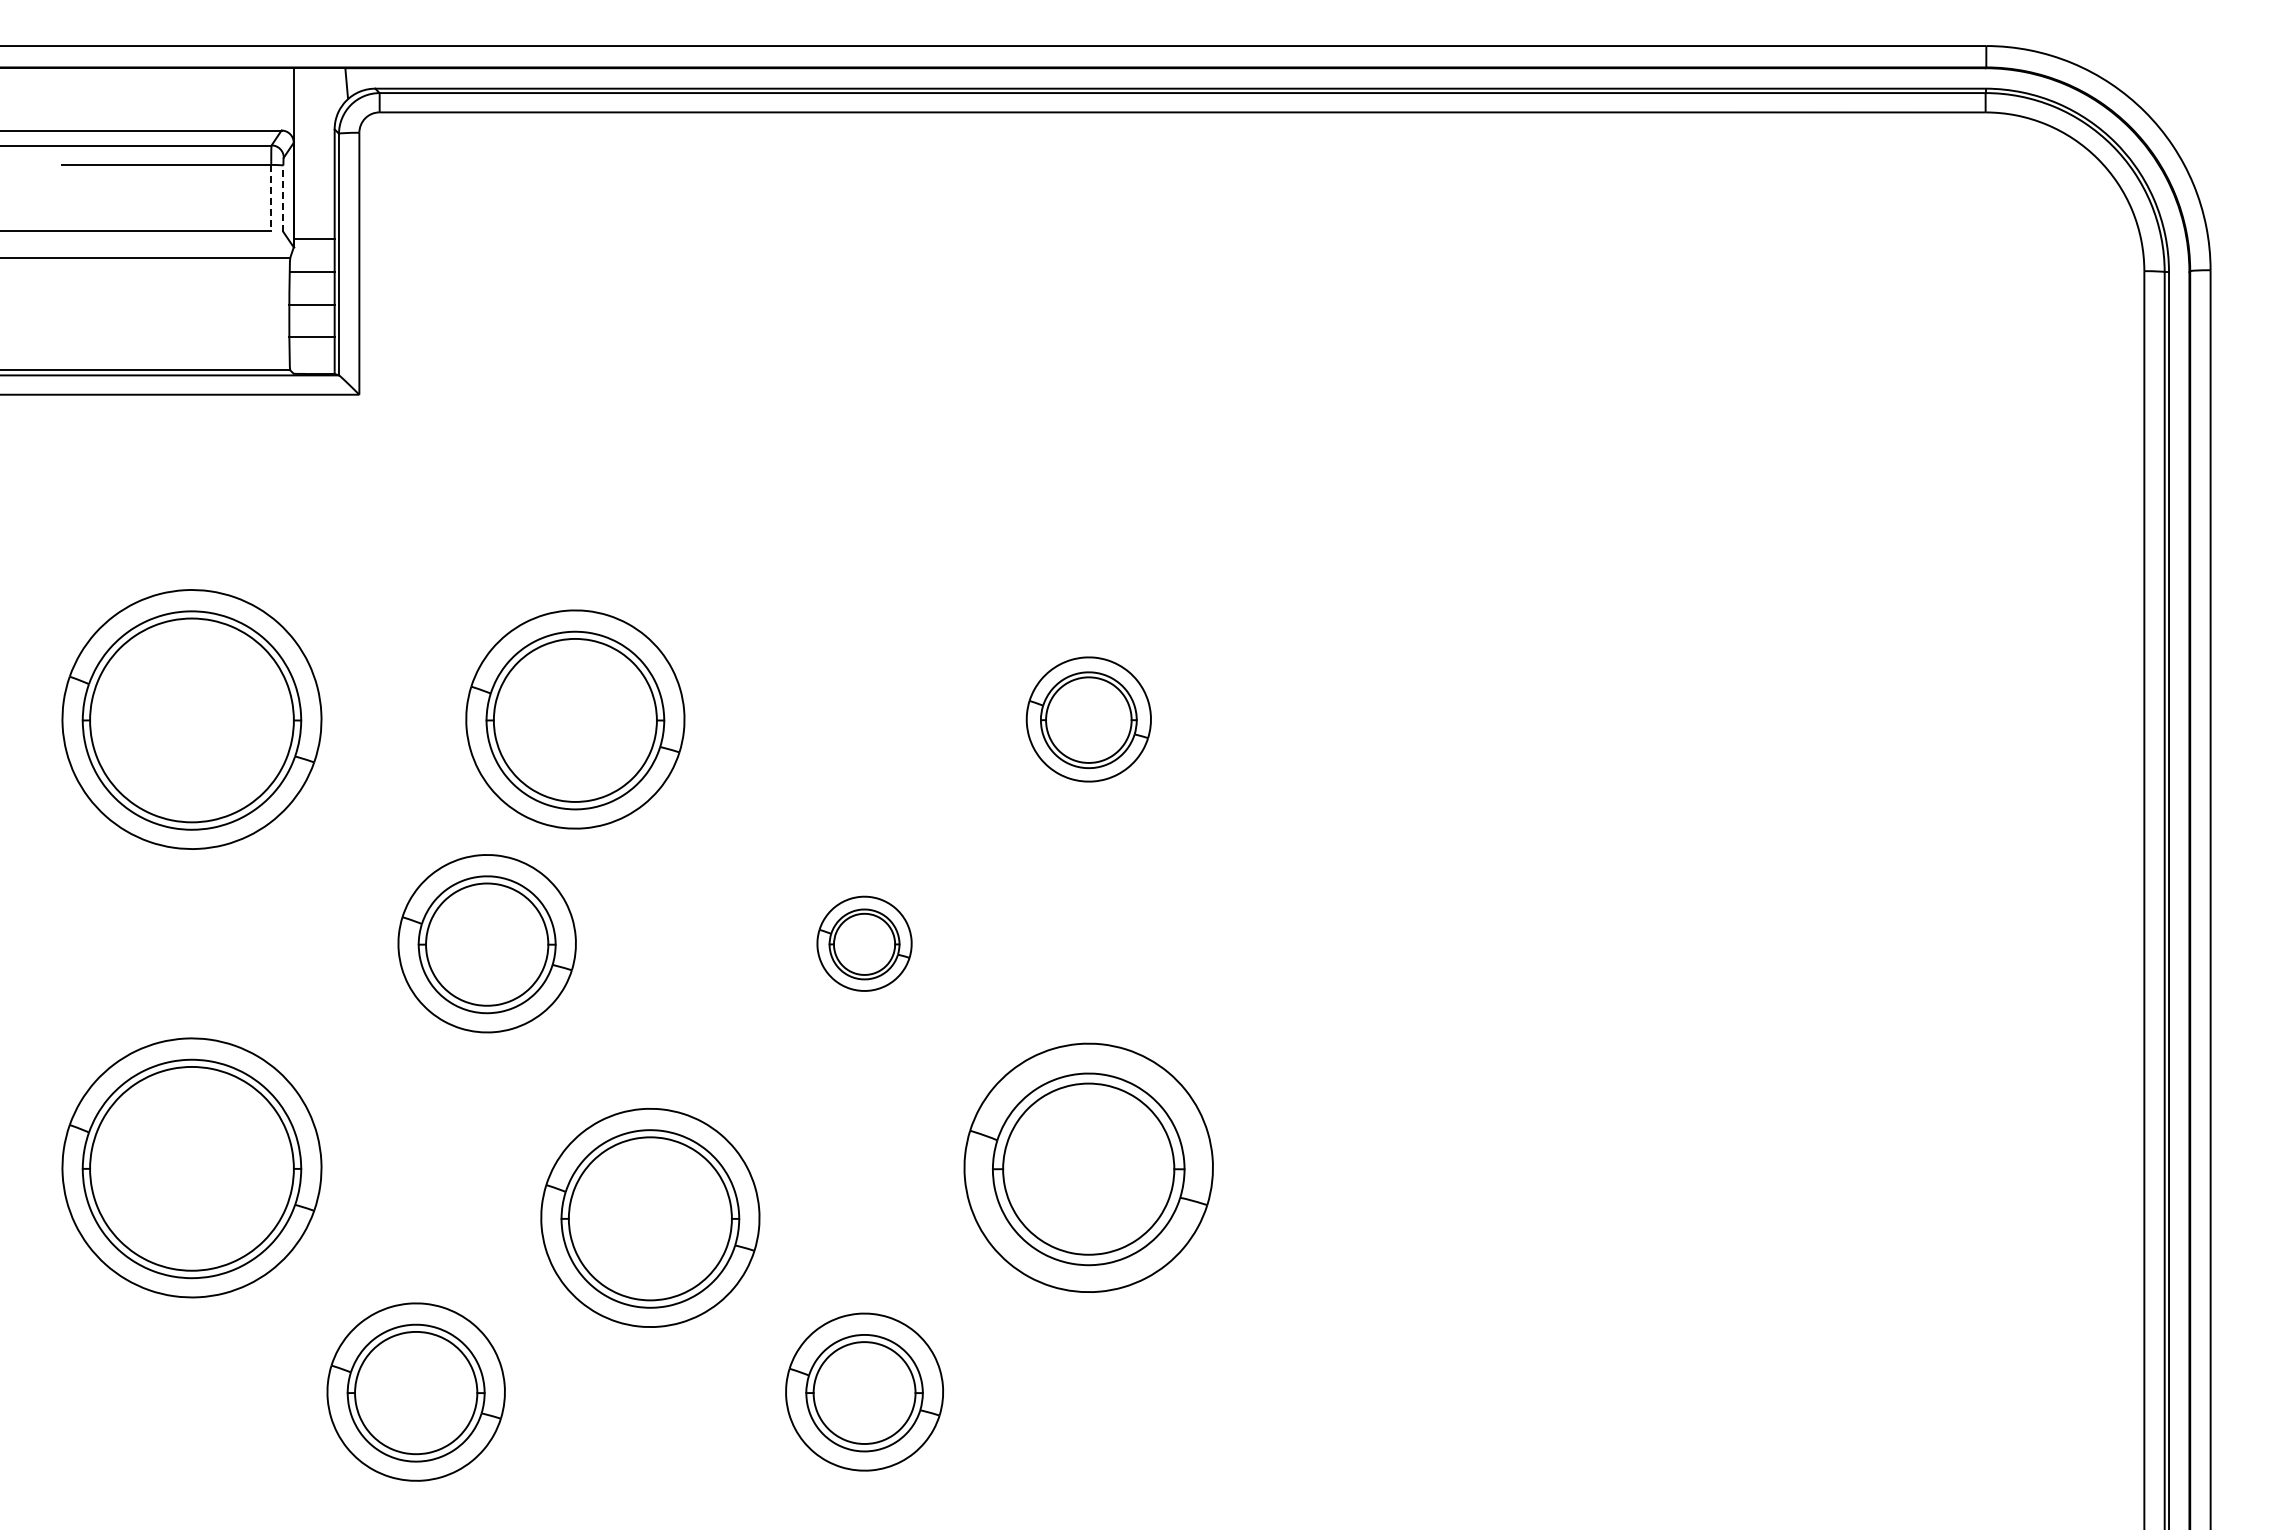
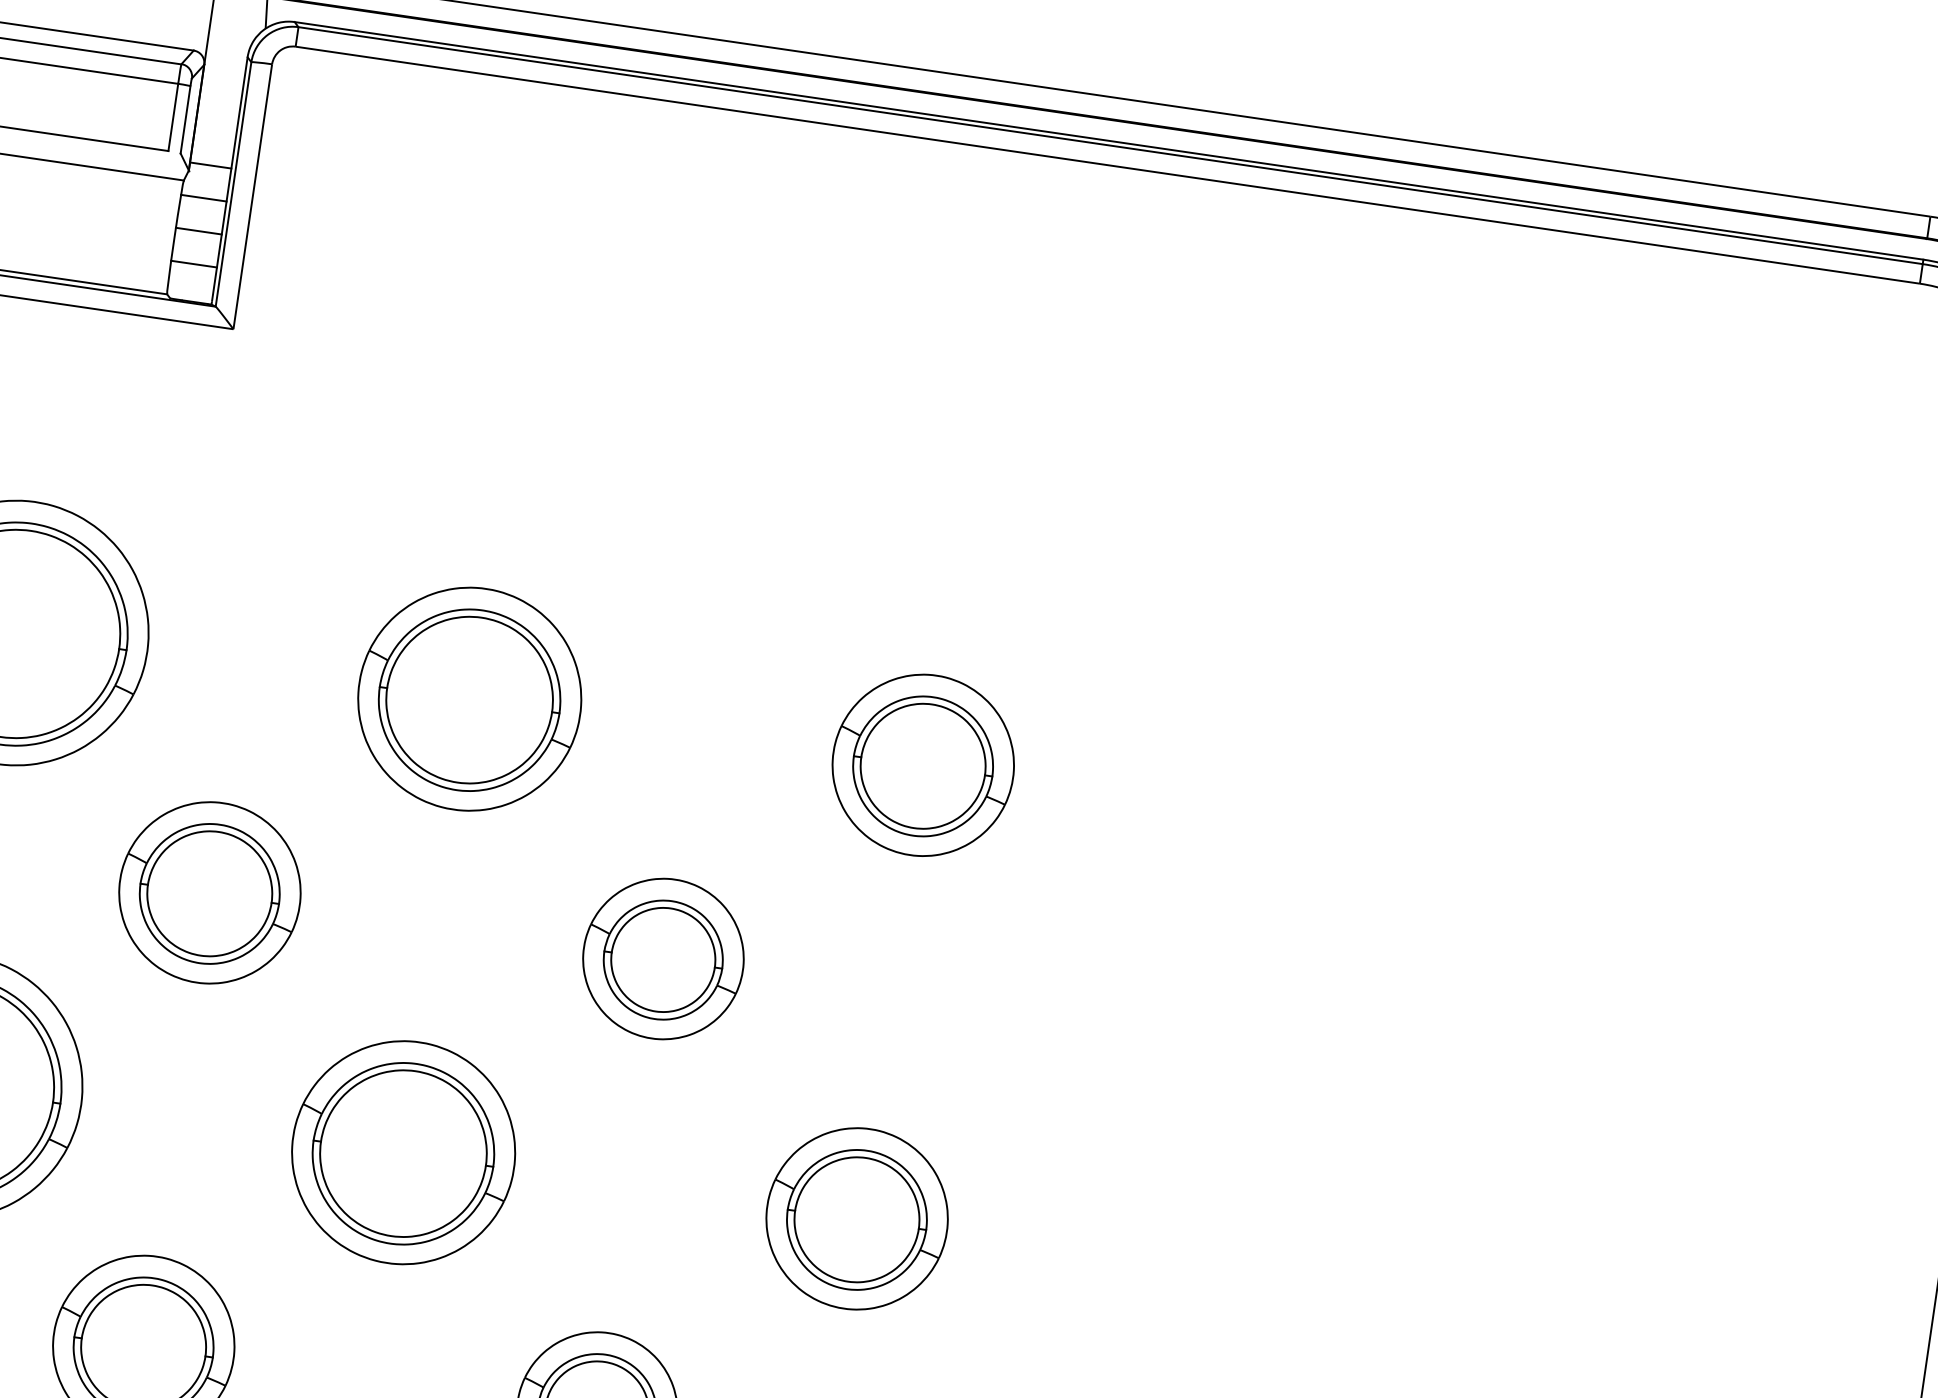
line: (271, 198) -> (173, 117), dashed -> solid
line: (283, 198) -> (185, 119), dashed -> solid
part: (575, 719) -> (469, 699), moved
part: (1088, 719) -> (922, 765), size x1.43
part: (486, 943) -> (209, 892), moved
part: (864, 943) -> (663, 958), size x1.67
part: (1088, 1167) -> (856, 1218), size x0.71
part: (650, 1217) -> (403, 1152), moved

